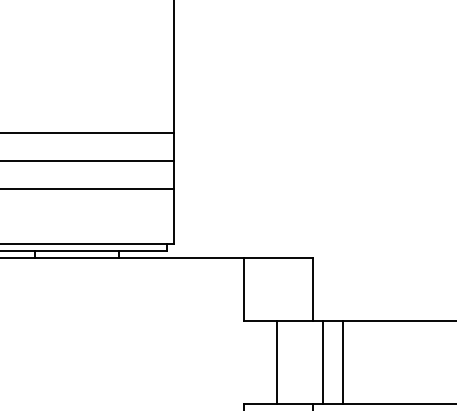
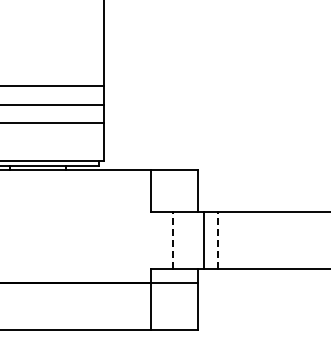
line: (277, 362) -> (173, 240), solid -> dashed
line: (342, 362) -> (217, 240), solid -> dashed

